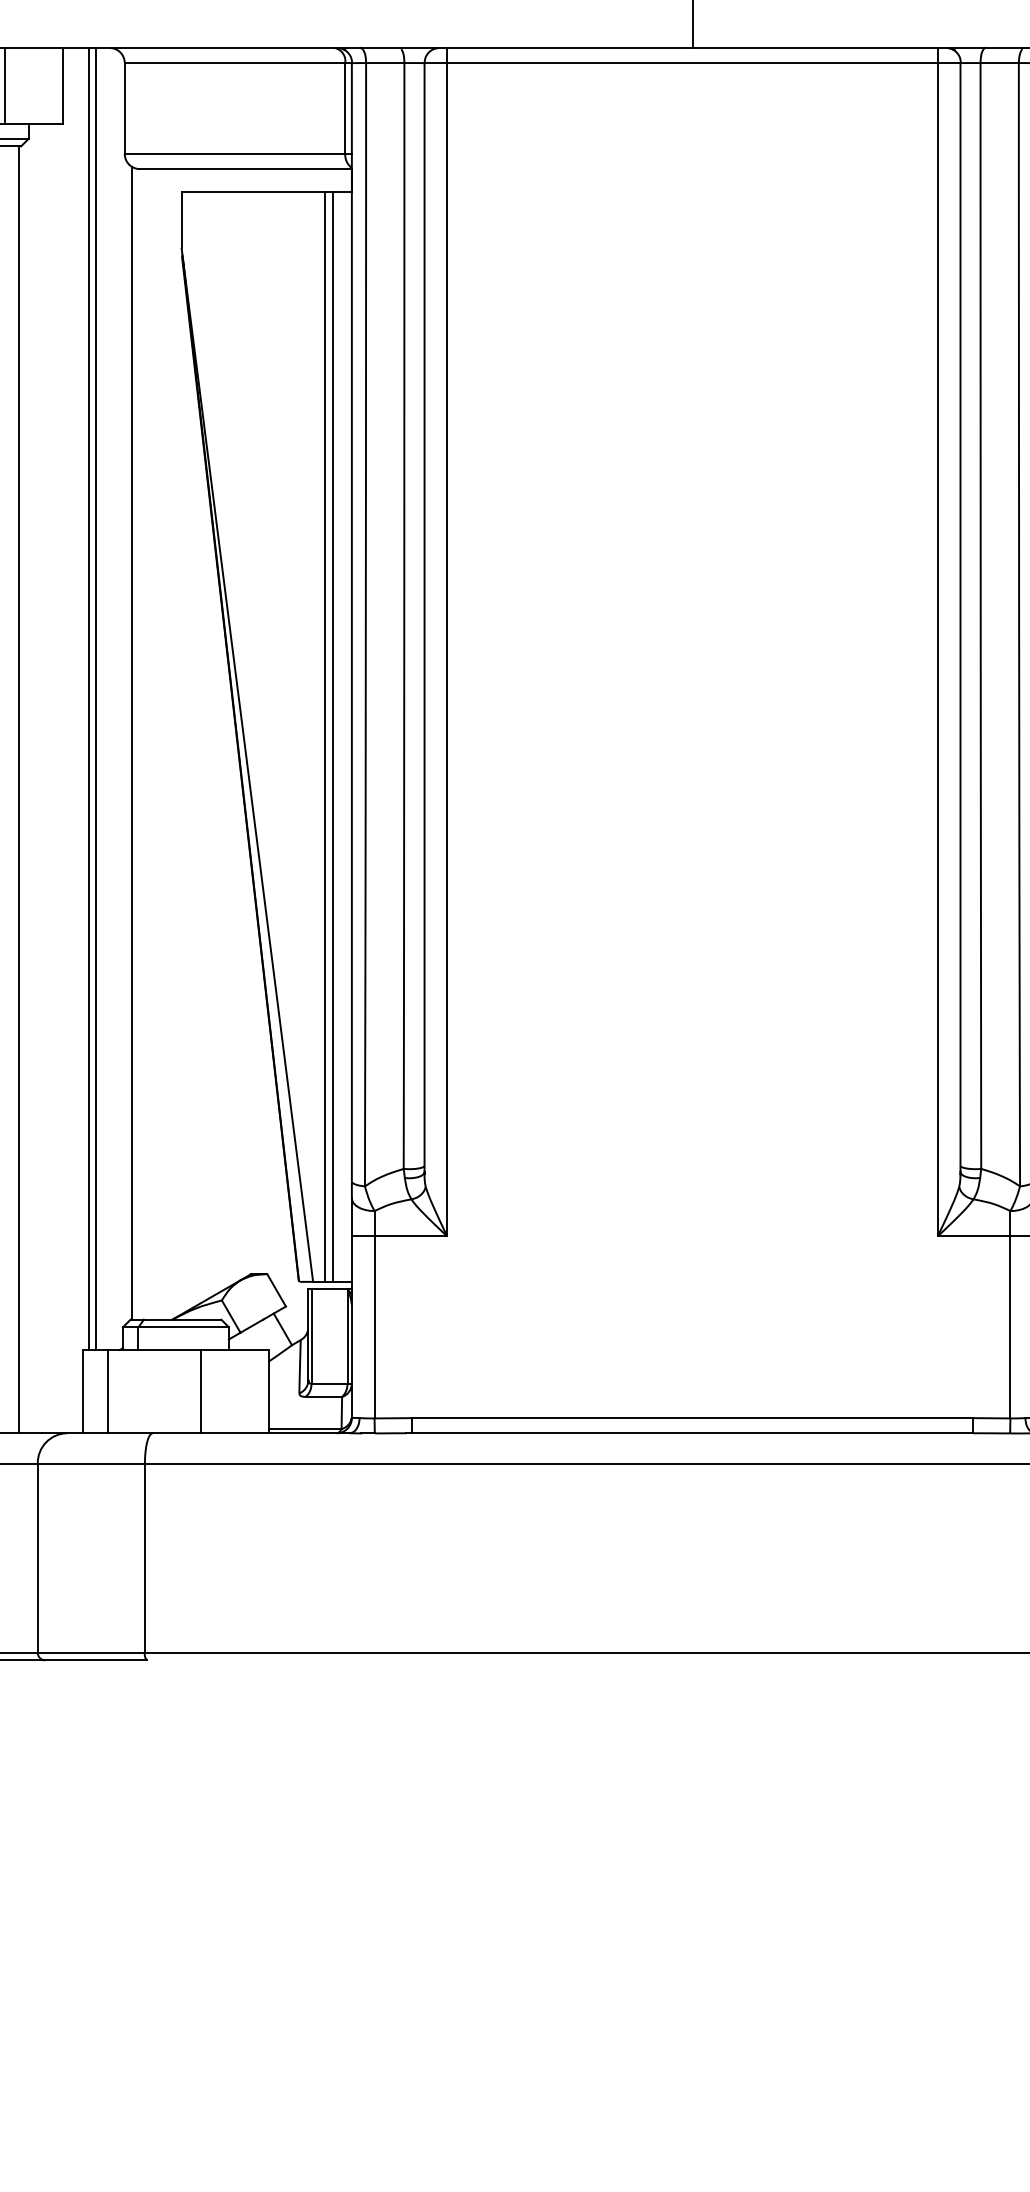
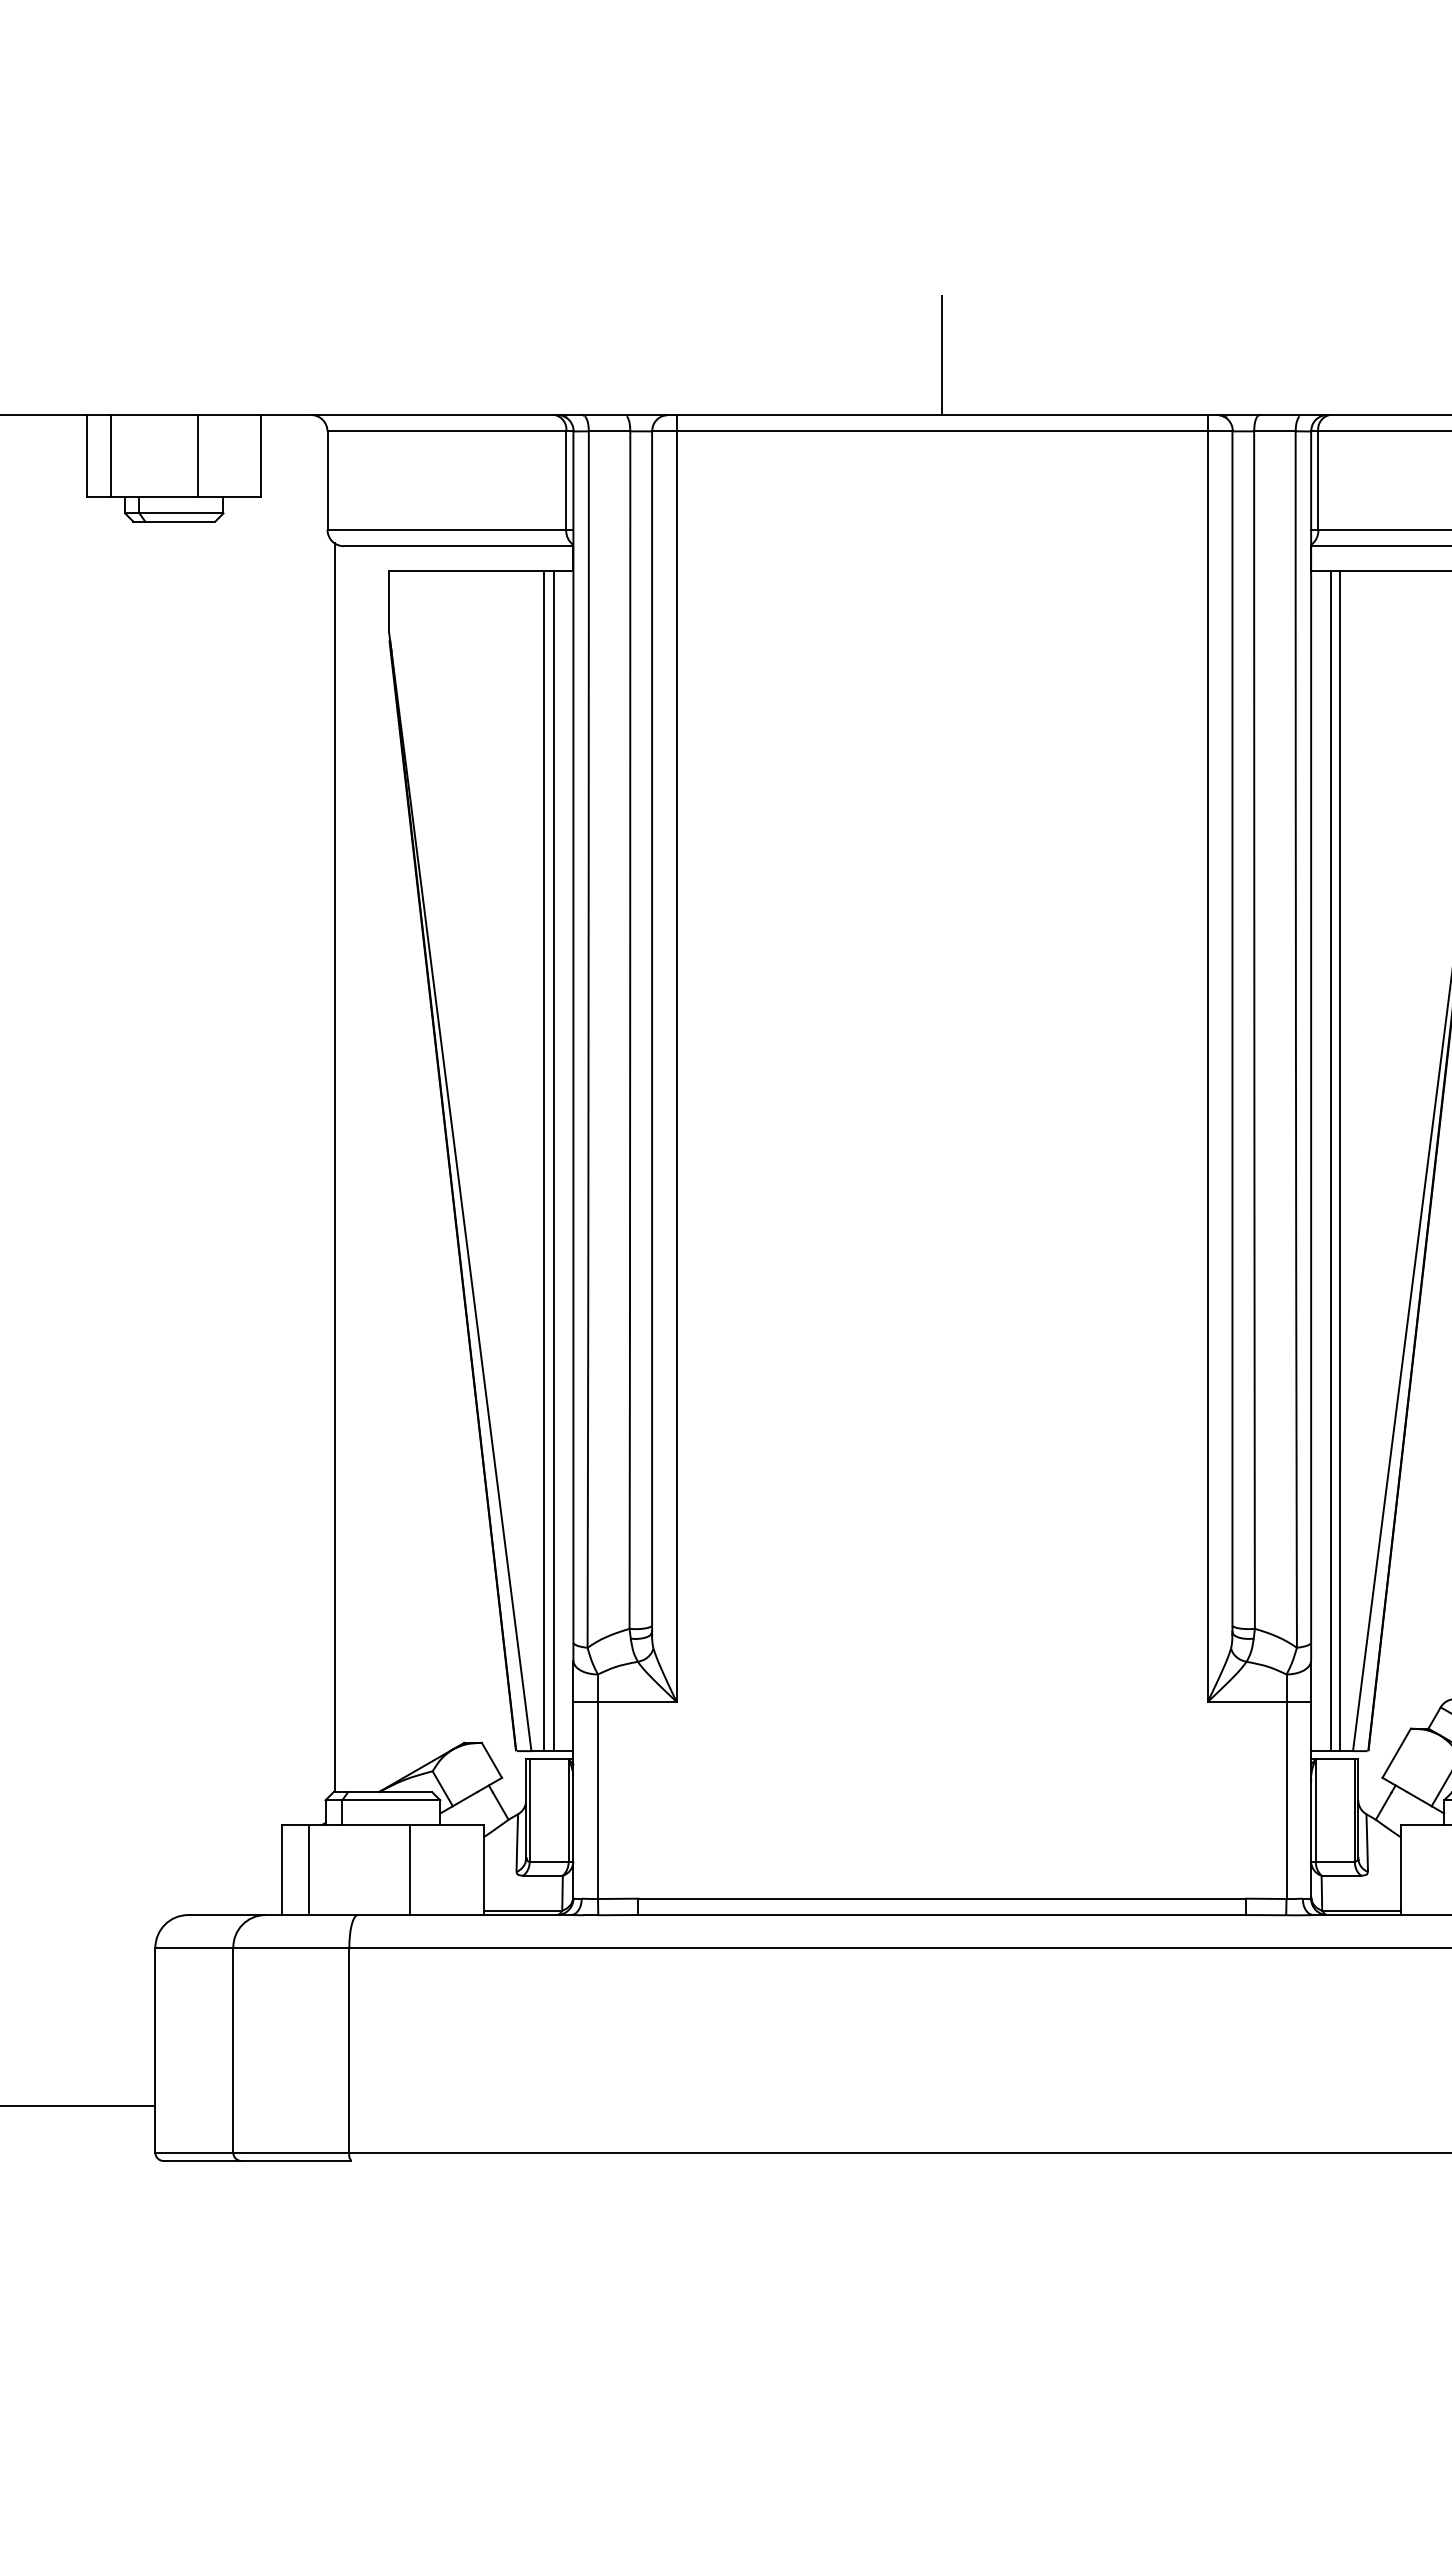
line: (88, 698) -> (288, 1119), removed
line: (96, 698) -> (296, 1119), removed
line: (18, 789) -> (212, 1218), removed

